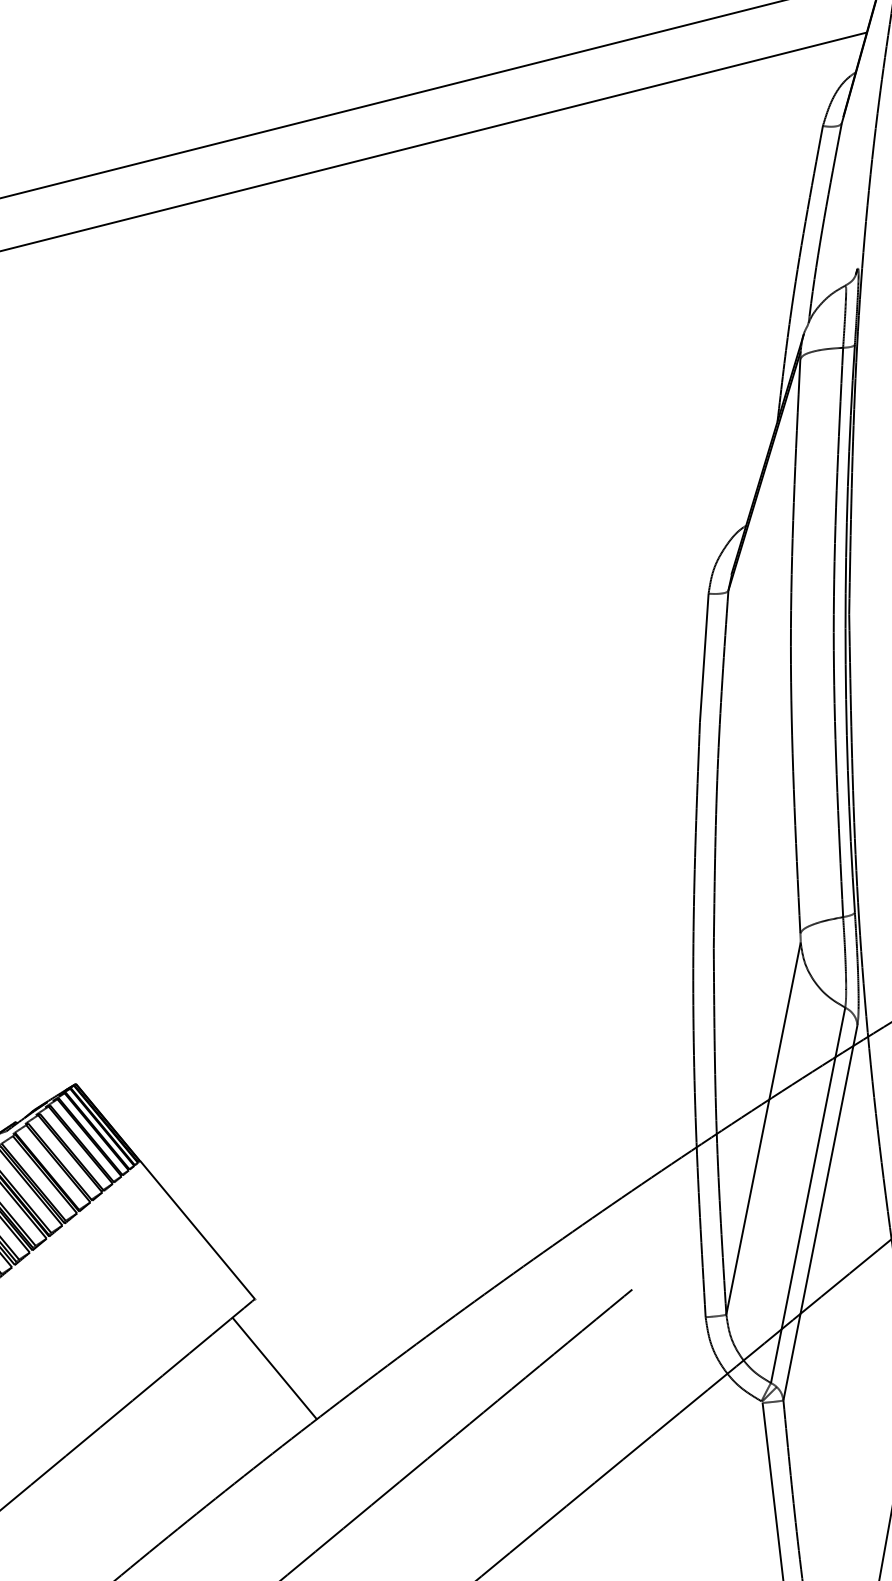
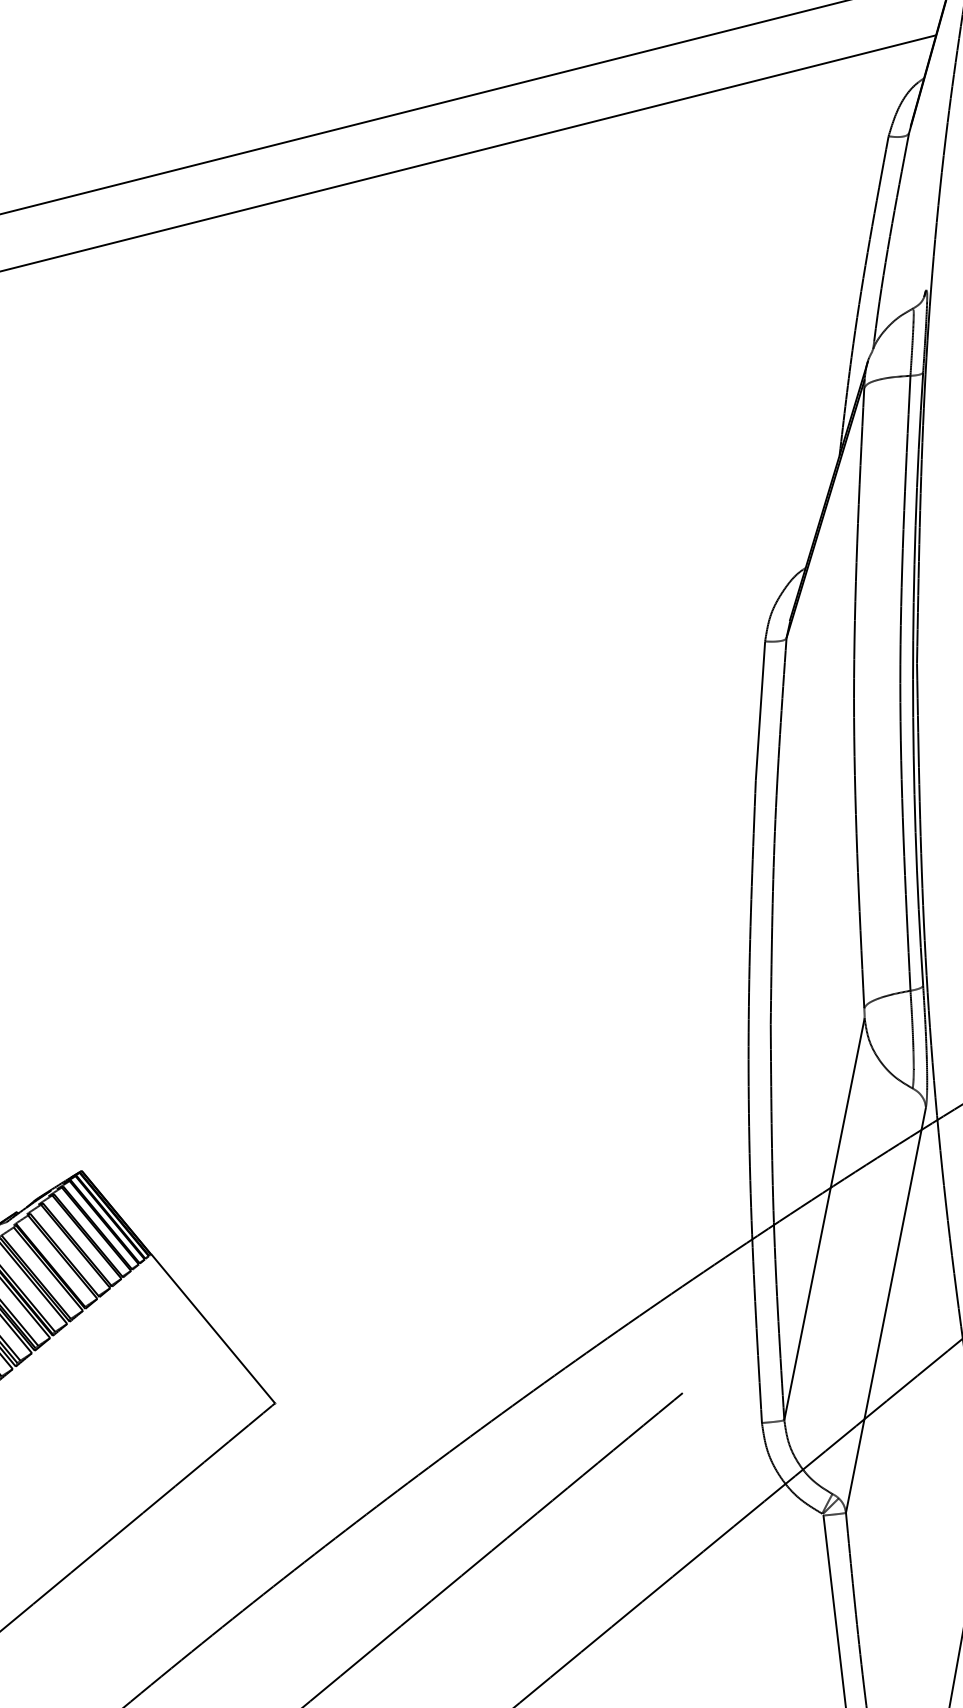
line: (807, 1195) -> (872, 1291), removed
line: (274, 1368) -> (296, 1478), removed

